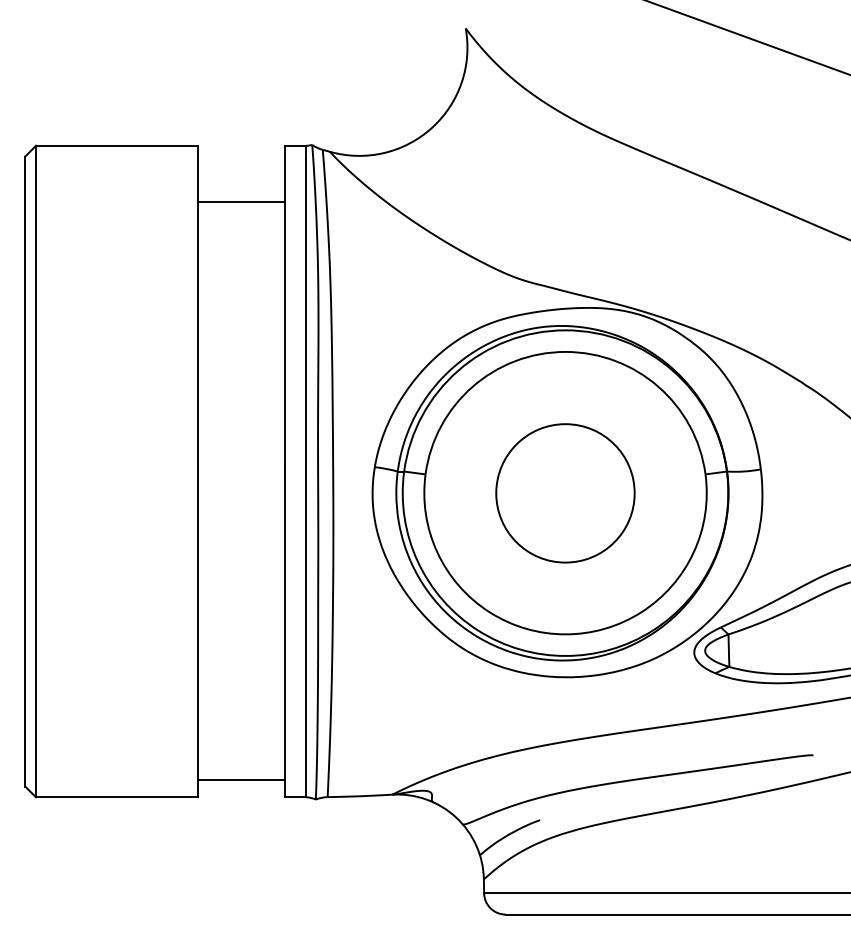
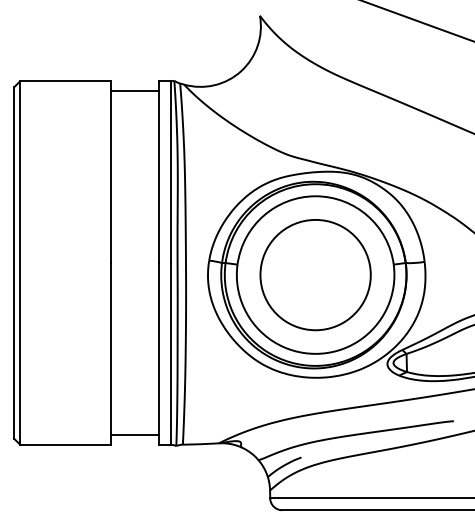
line: (240, 201) -> (134, 90), moved
circle: (565, 493) -> (315, 275), size x1.43

